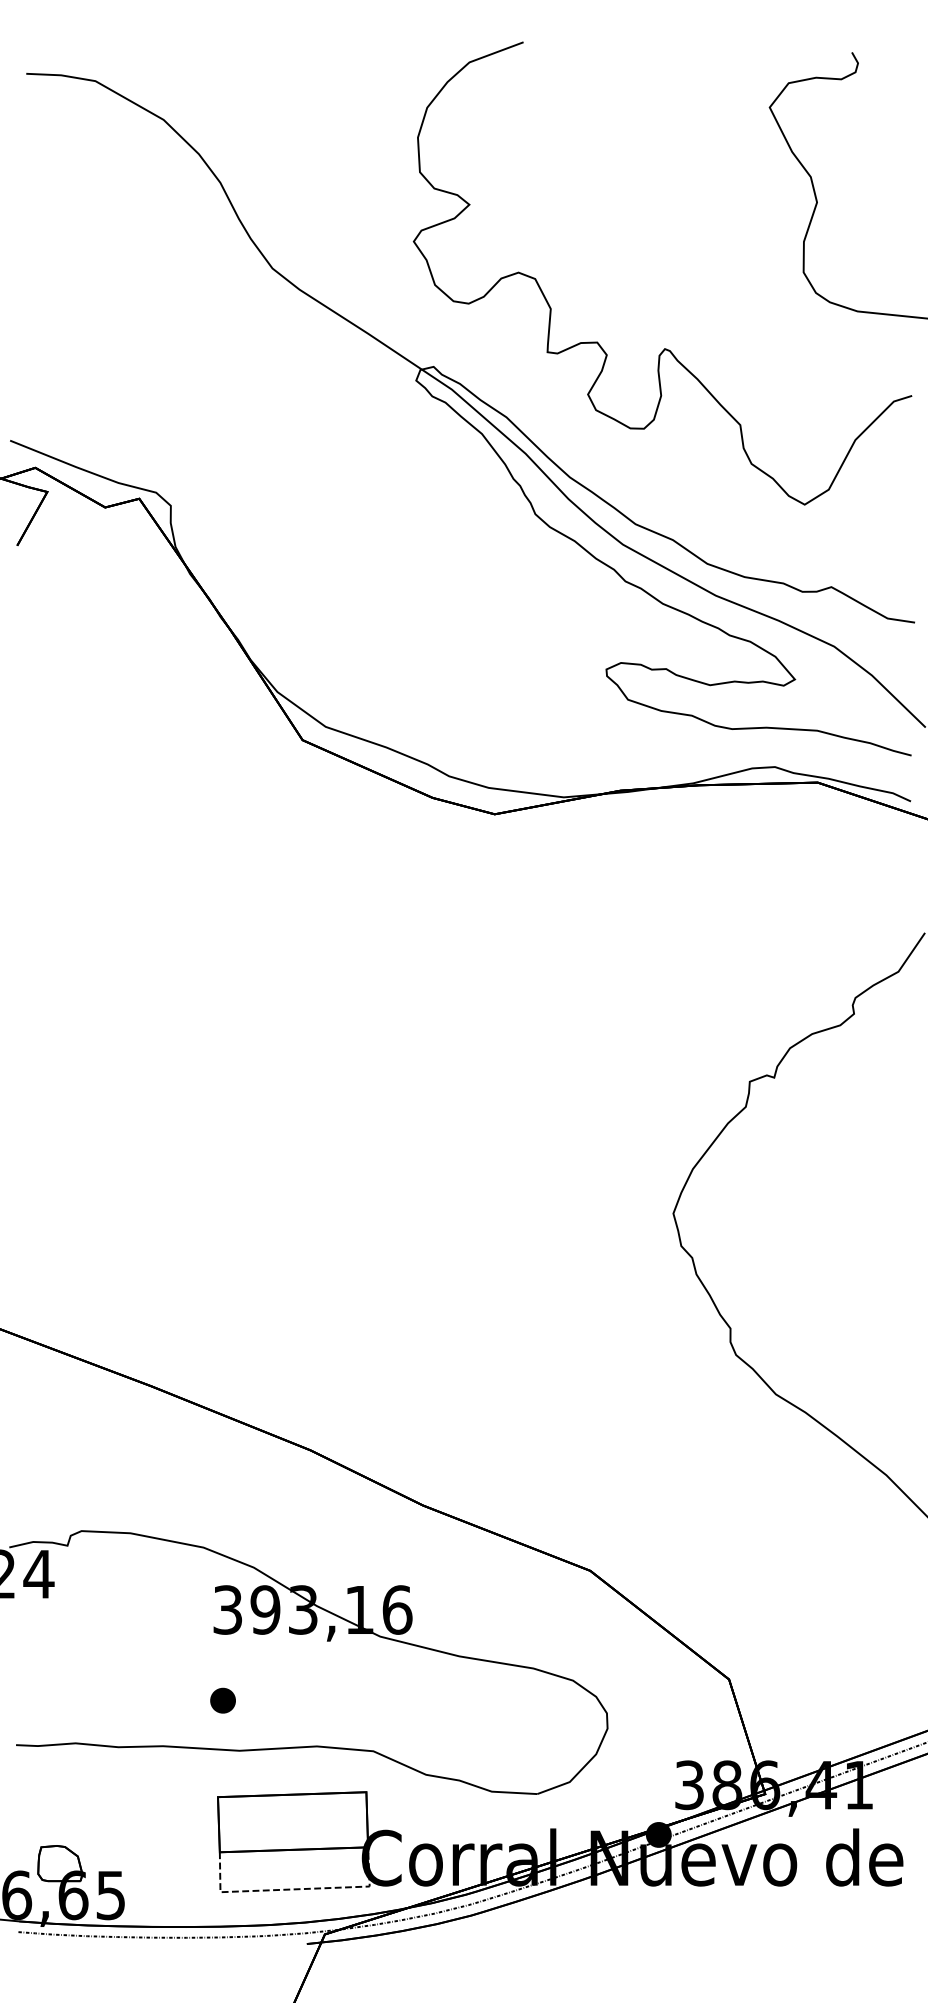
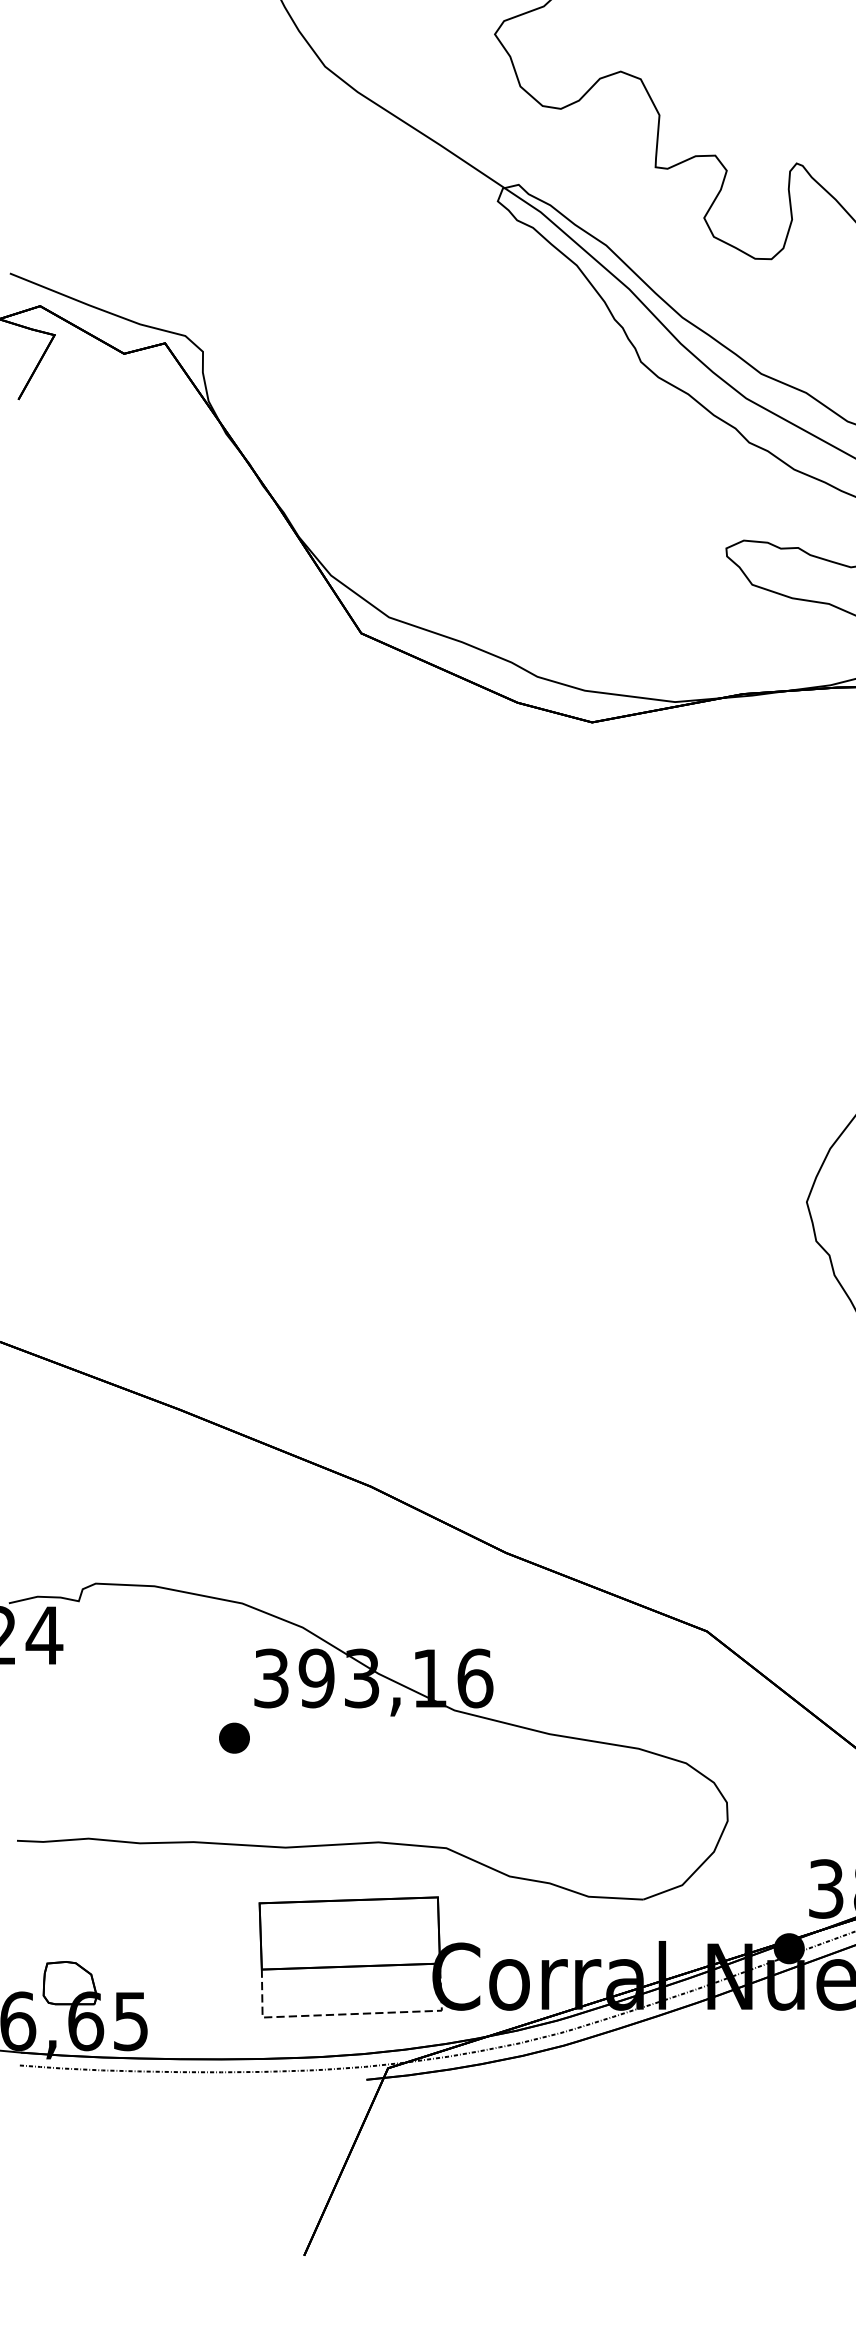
part: (222, 1700) -> (233, 1737), moved

